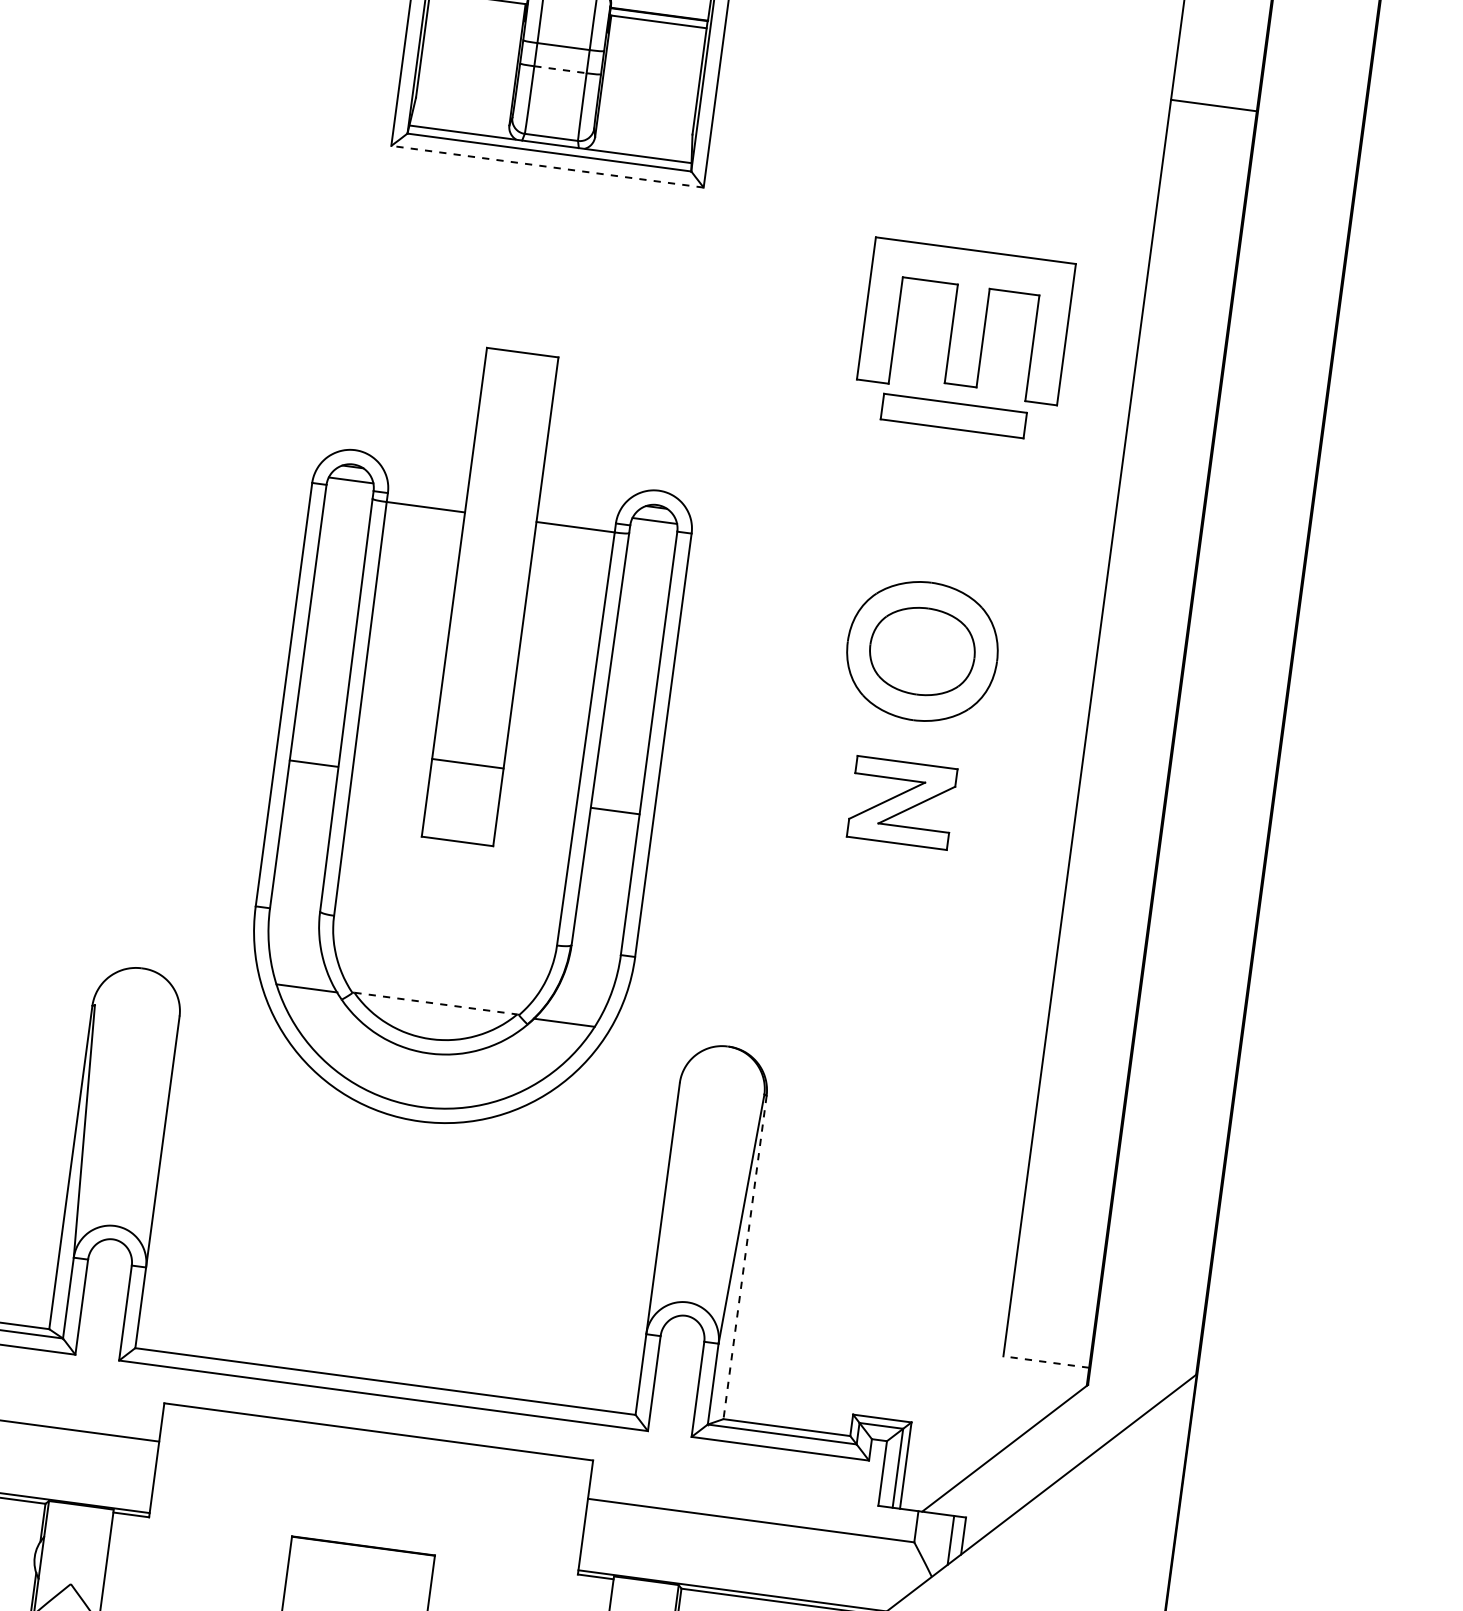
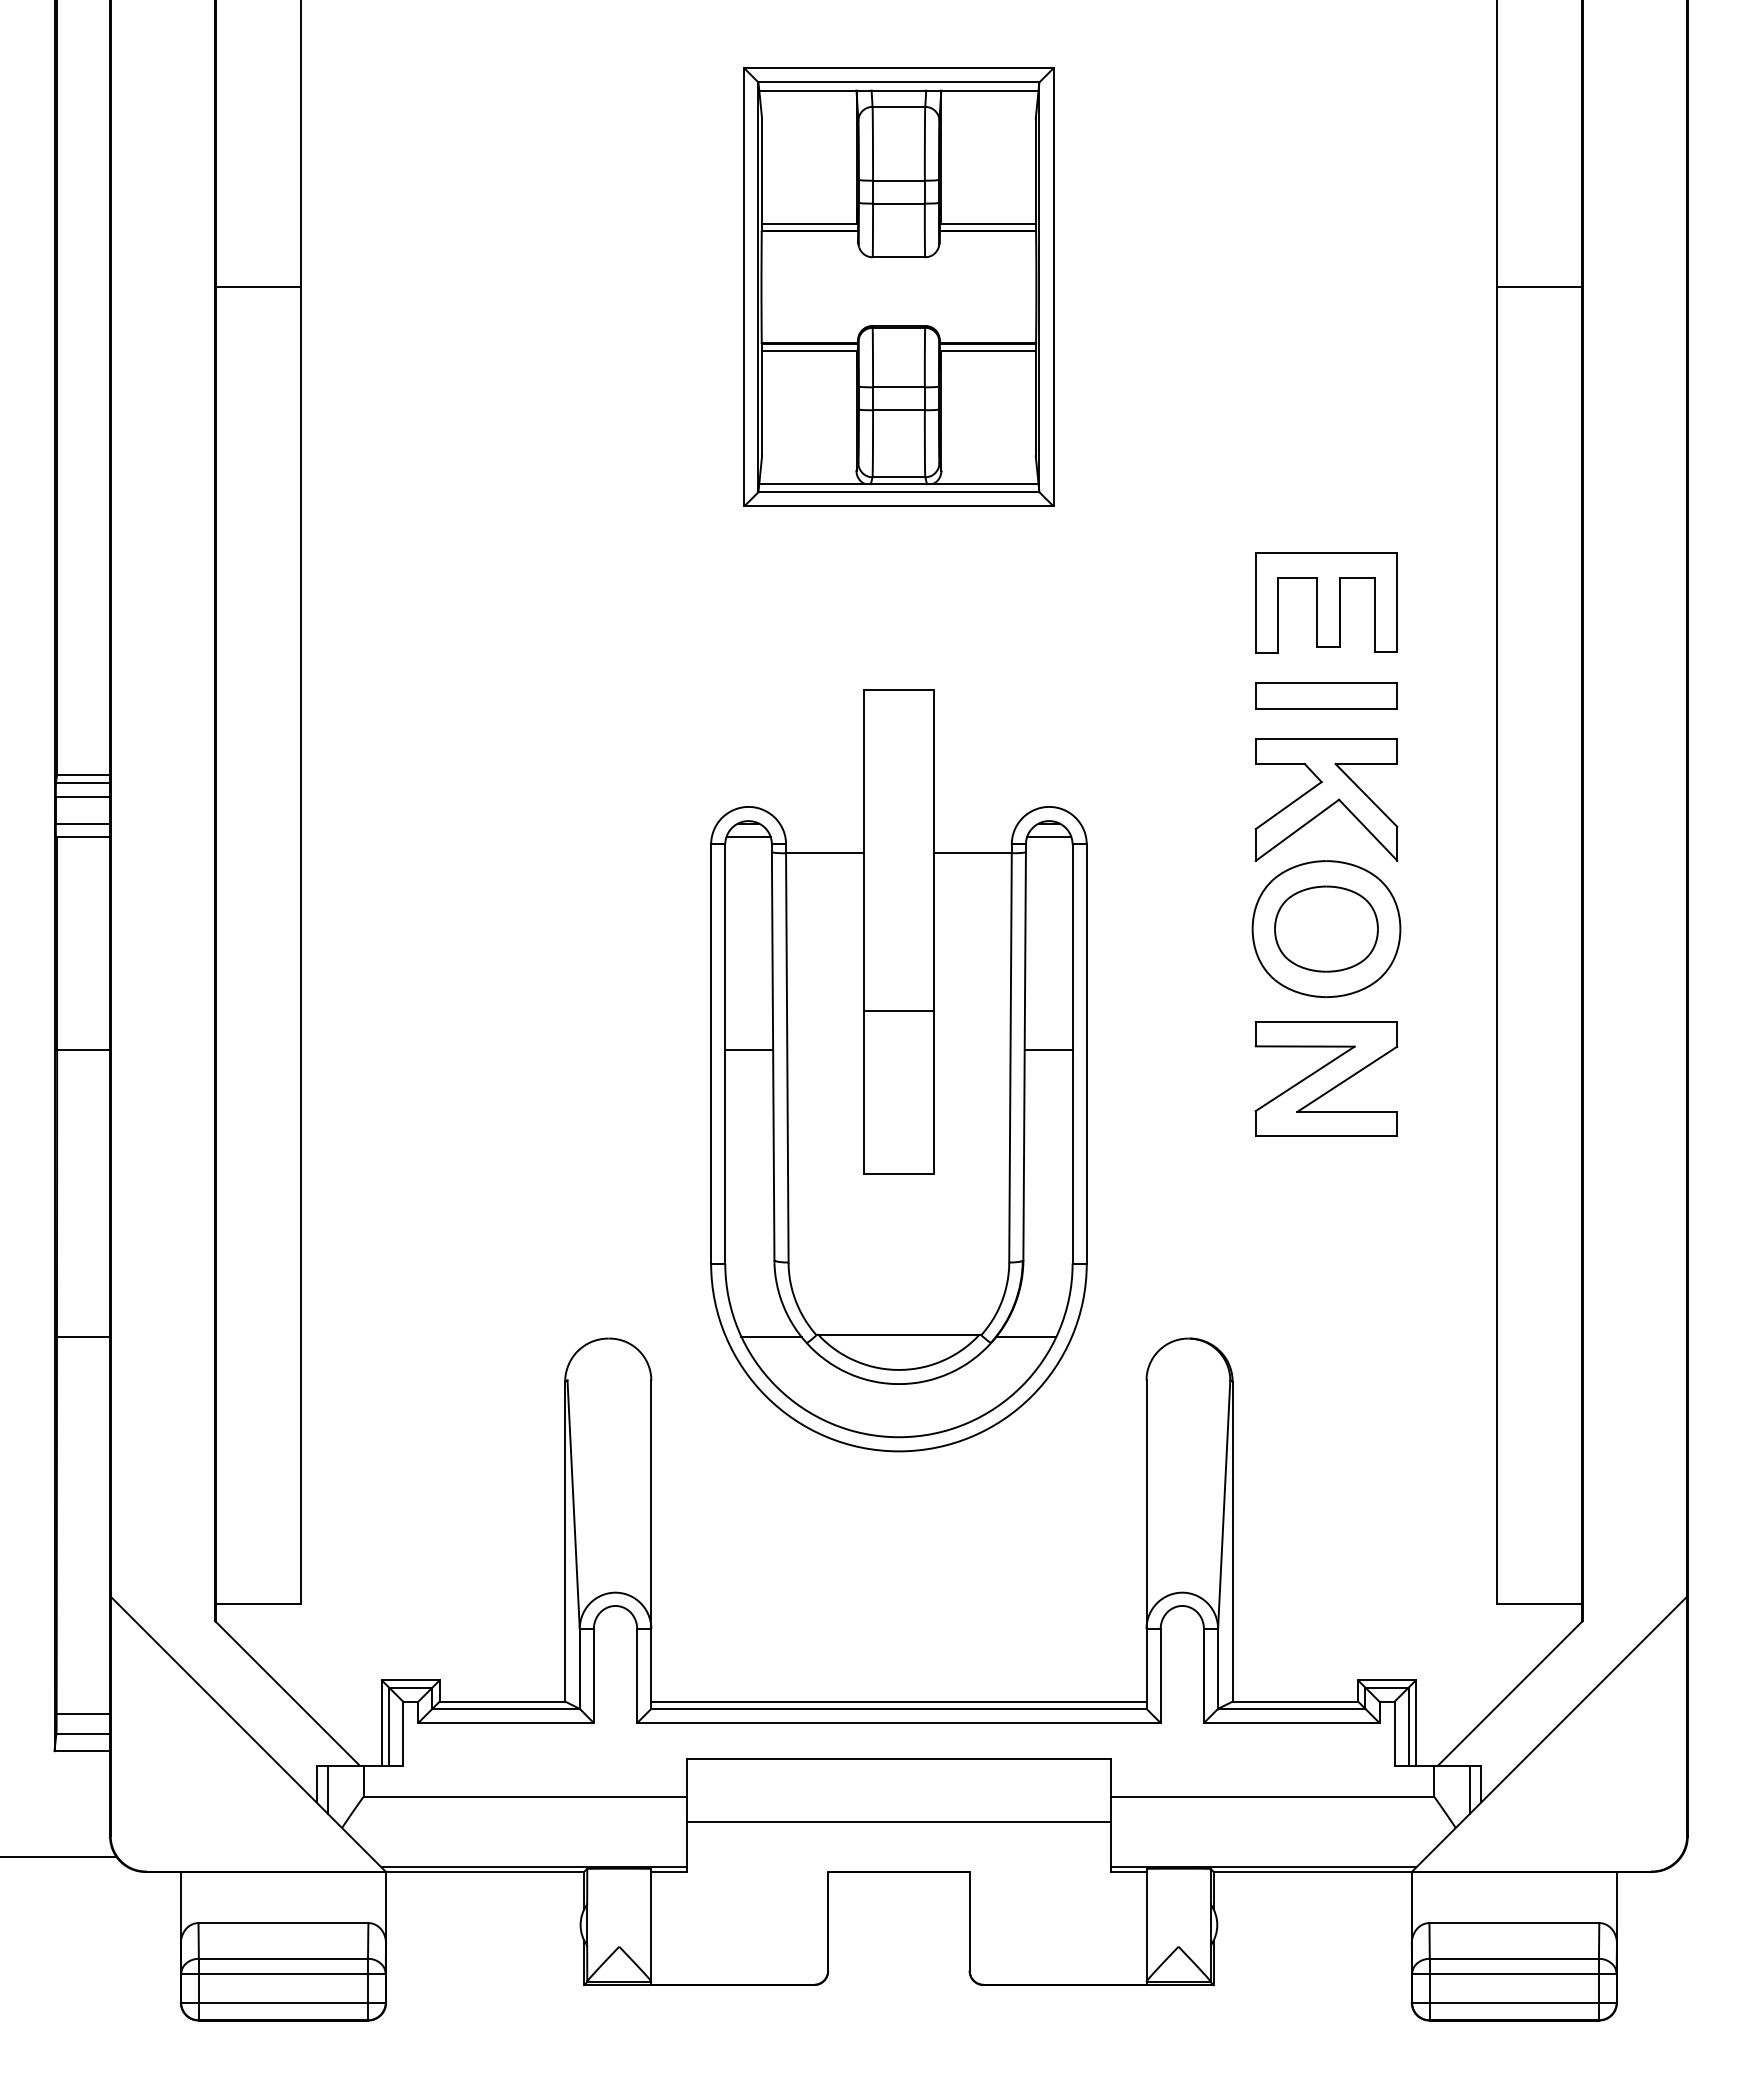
line: (559, 69) -> (898, 410), dashed -> solid
line: (1213, 105) -> (1538, 287), moved
line: (547, 166) -> (898, 506), dashed -> solid
part: (966, 321) -> (1326, 602), size x0.71
part: (939, 520) -> (1326, 799), added
line: (467, 763) -> (898, 1011), moved
line: (314, 764) -> (749, 1050), moved
part: (902, 802) -> (1326, 1078), size x1.43
line: (615, 811) -> (1048, 1050), moved
line: (435, 1003) -> (898, 1334), dashed -> solid
line: (744, 1257) -> (1232, 1541), dashed -> solid
line: (1045, 1362) -> (1538, 1604), dashed -> solid
line: (385, 1374) -> (898, 1701), added
line: (369, 1496) -> (898, 1822), added

